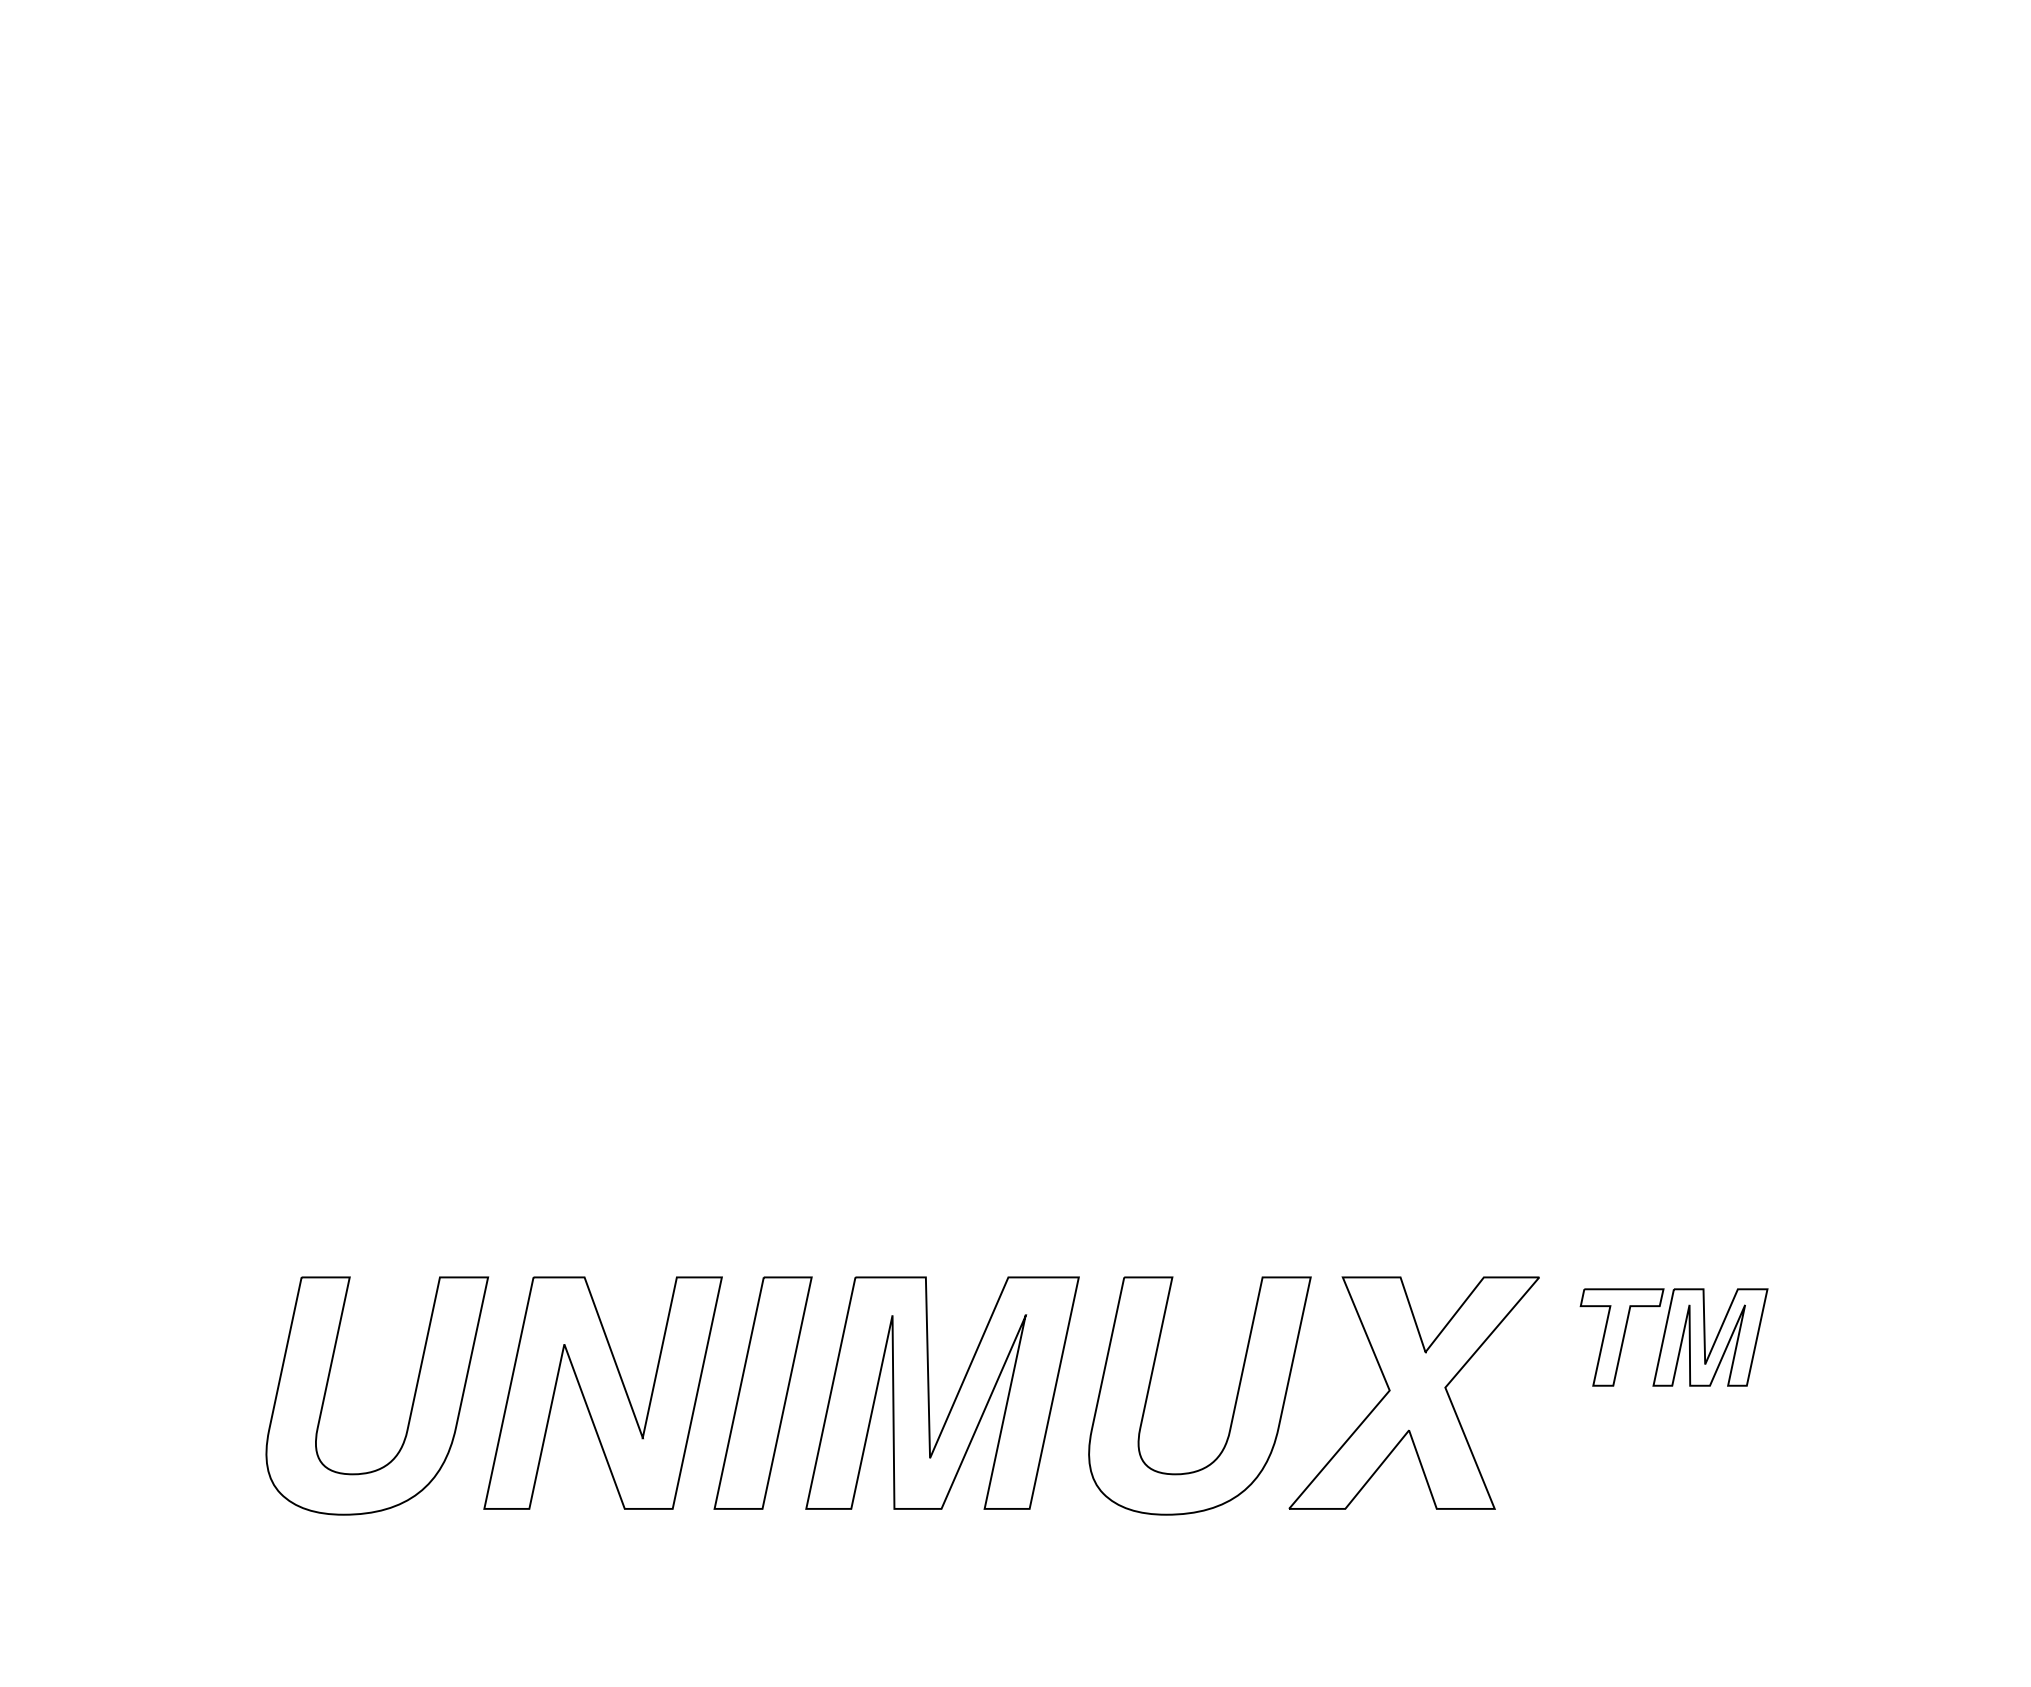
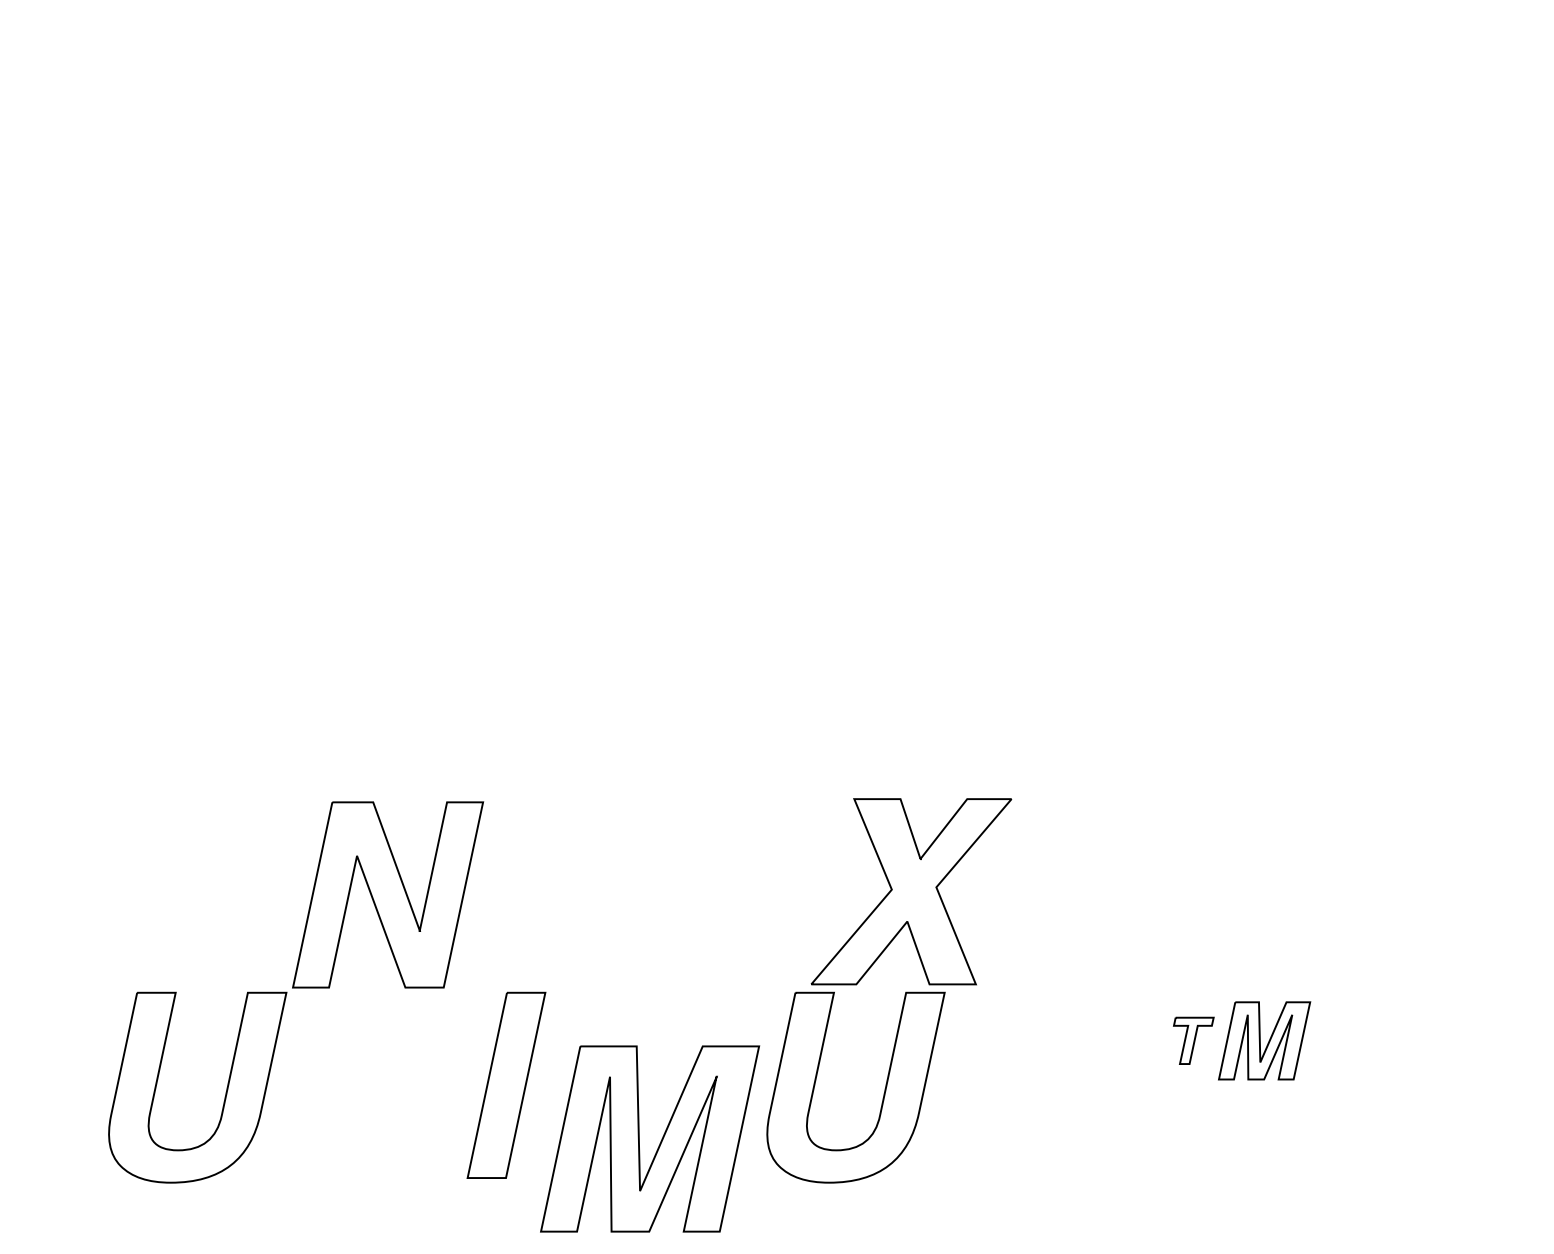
part: (1621, 1337) -> (1193, 1040), size x0.6
part: (602, 1392) -> (387, 894), moved
part: (929, 1392) -> (639, 1138), moved
part: (1413, 1392) -> (910, 891), moved

